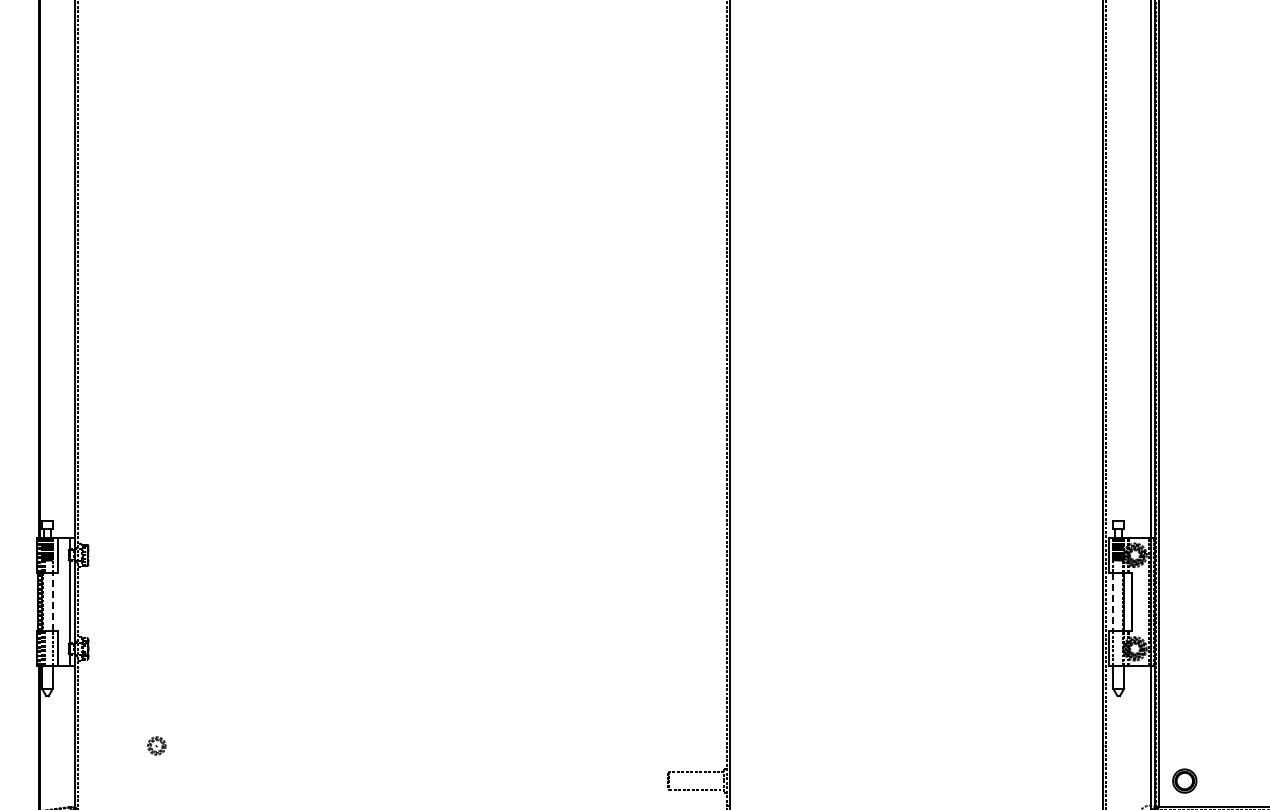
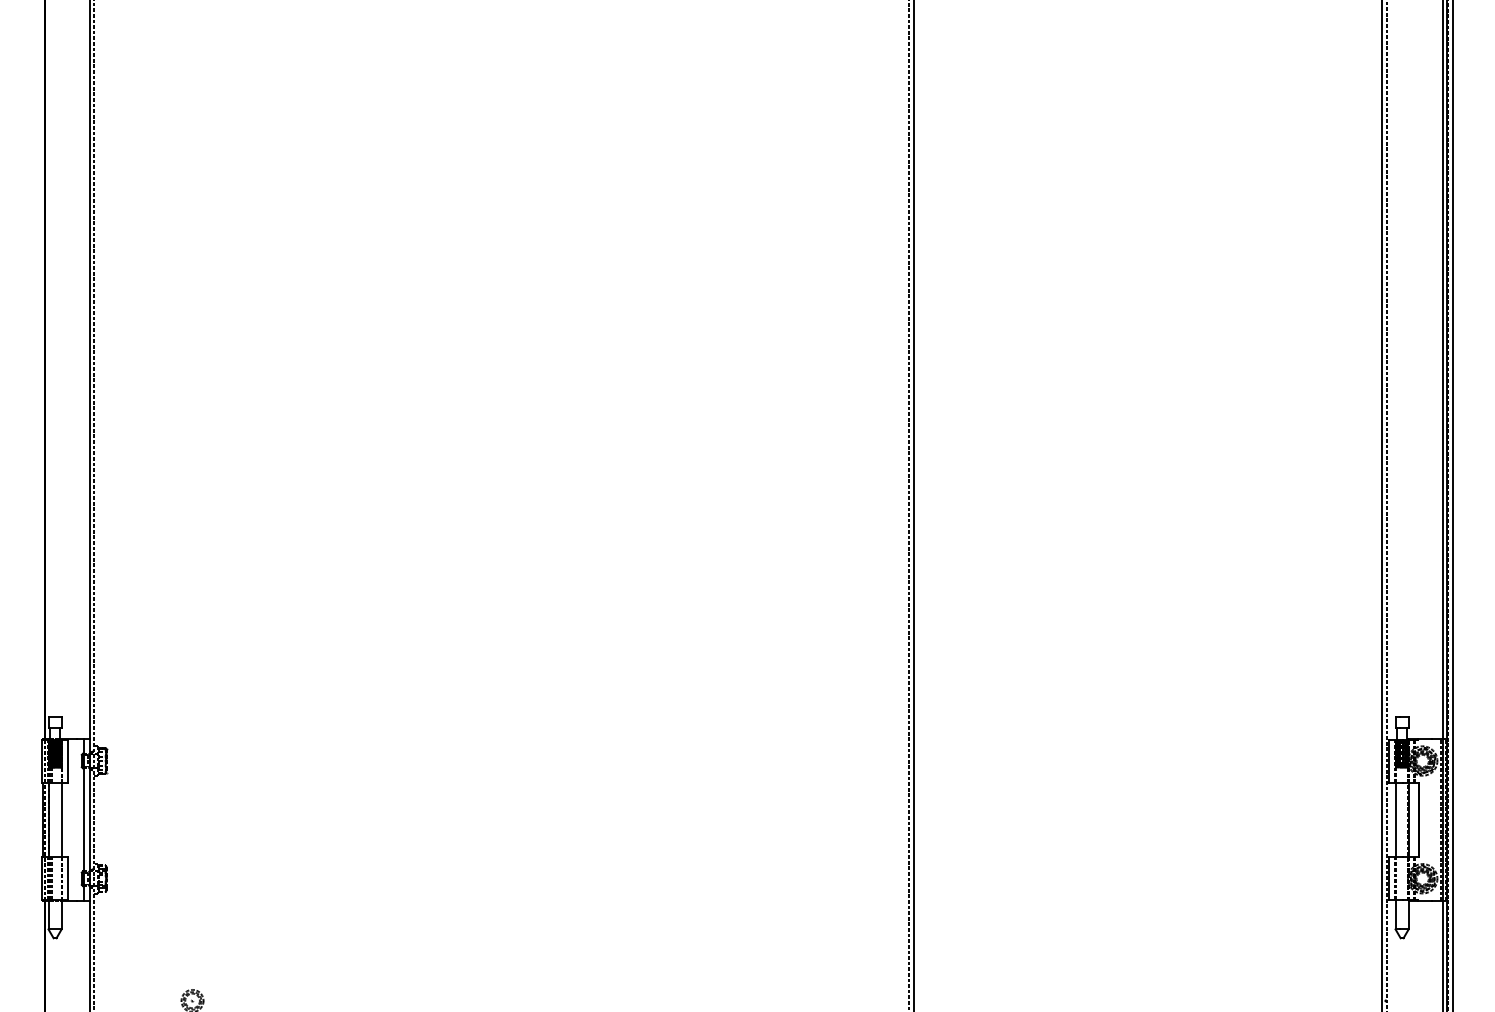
line: (52, 601) -> (61, 819), dashed -> solid
line: (1113, 602) -> (1395, 820), dashed -> solid

